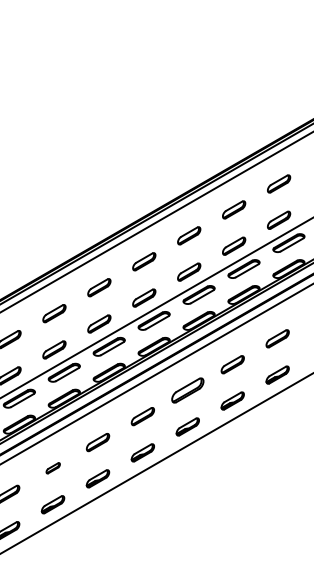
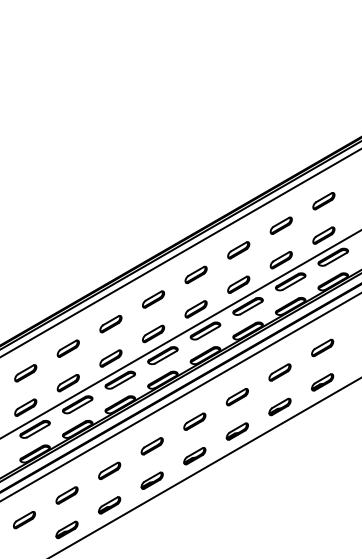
part: (187, 391) -> (237, 397), size x0.71
part: (52, 468) -> (109, 470), size x1.67

